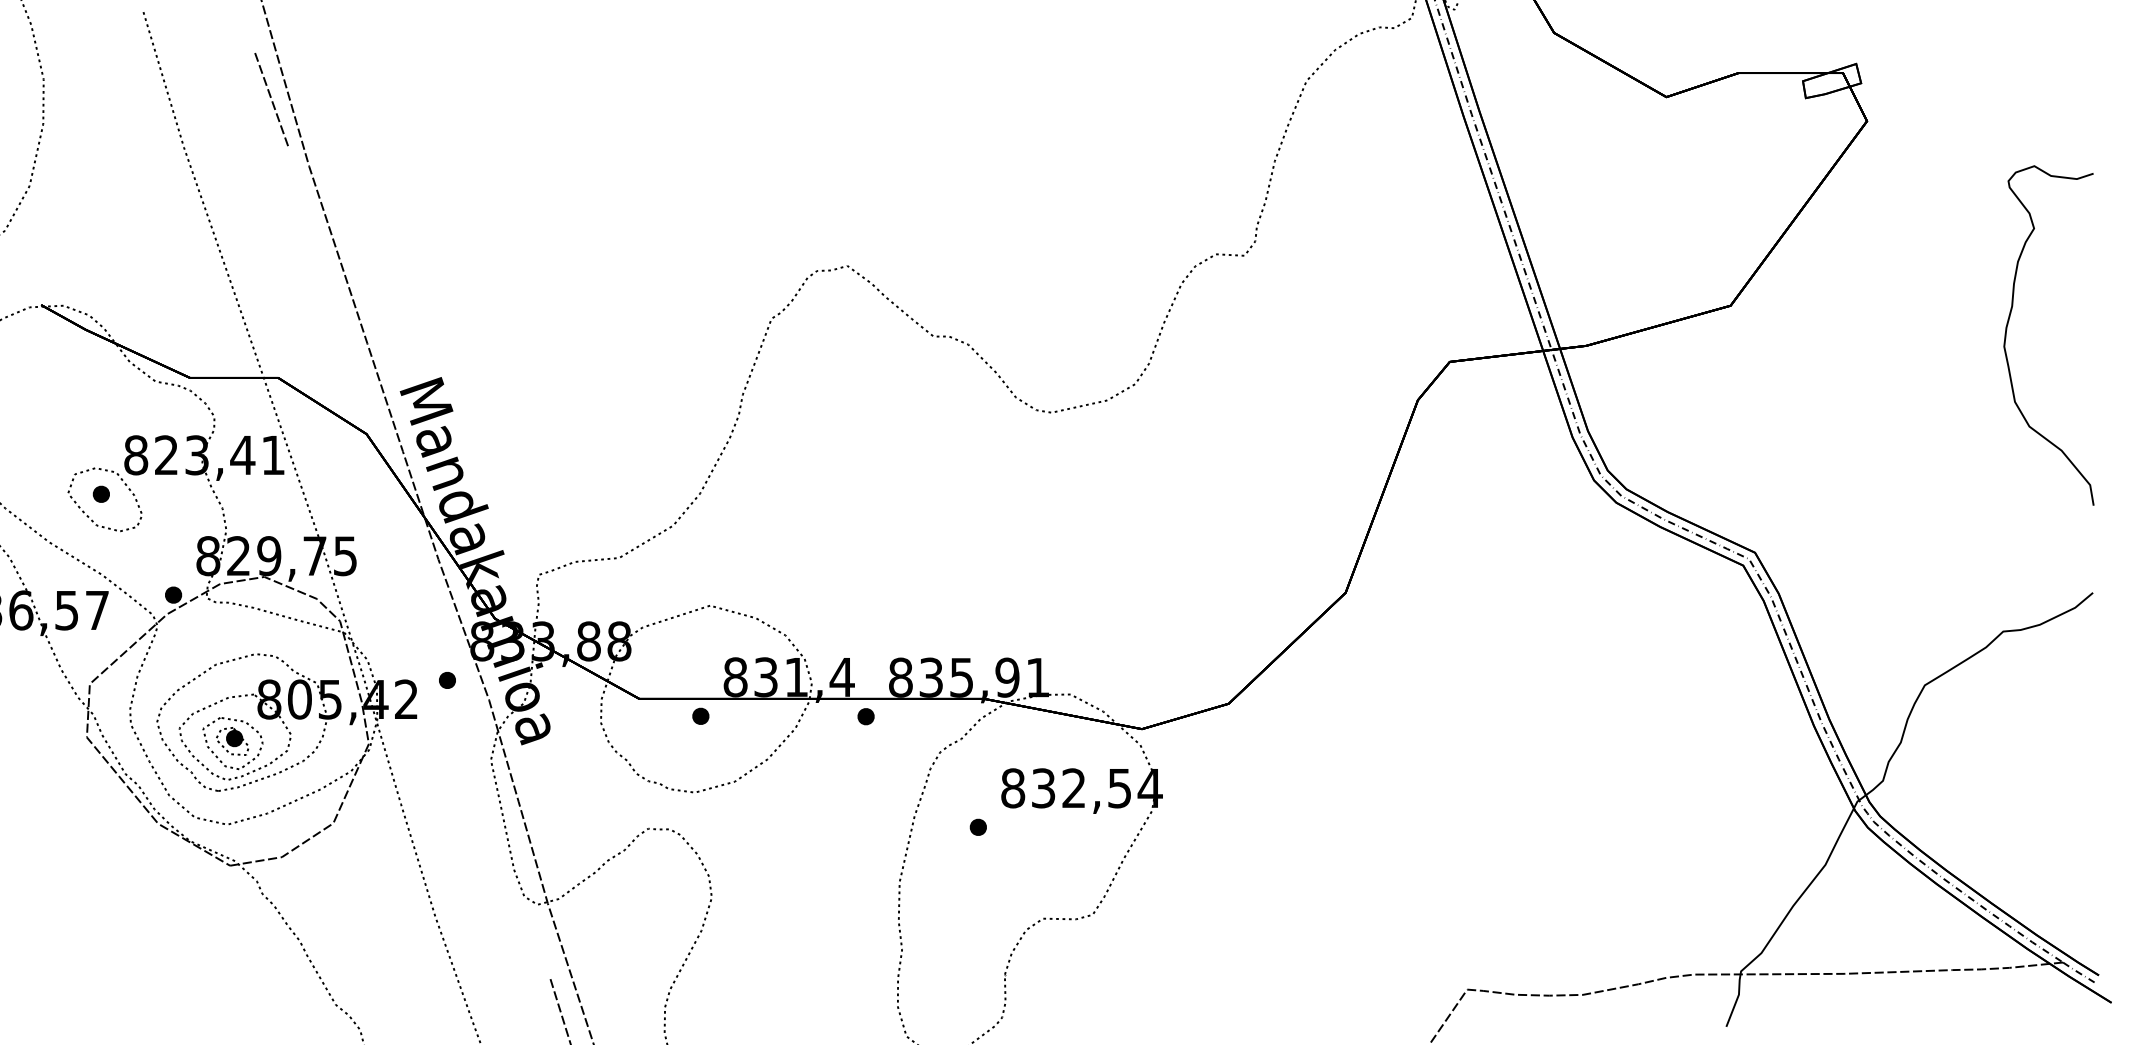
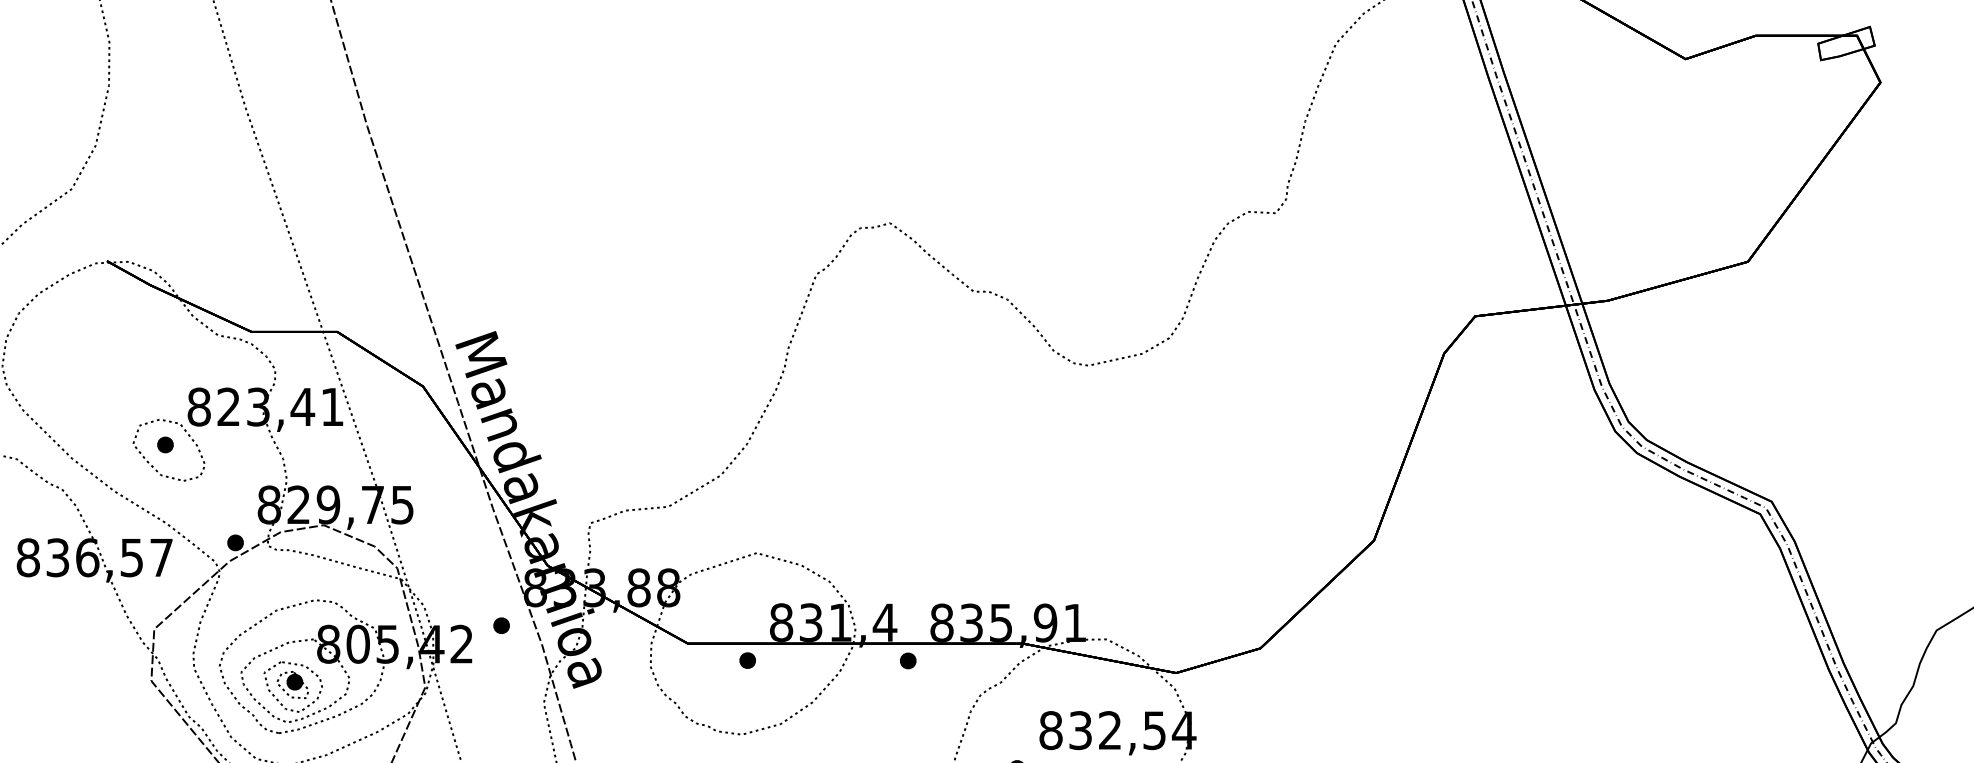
line: (271, 97) -> (330, 59), removed

